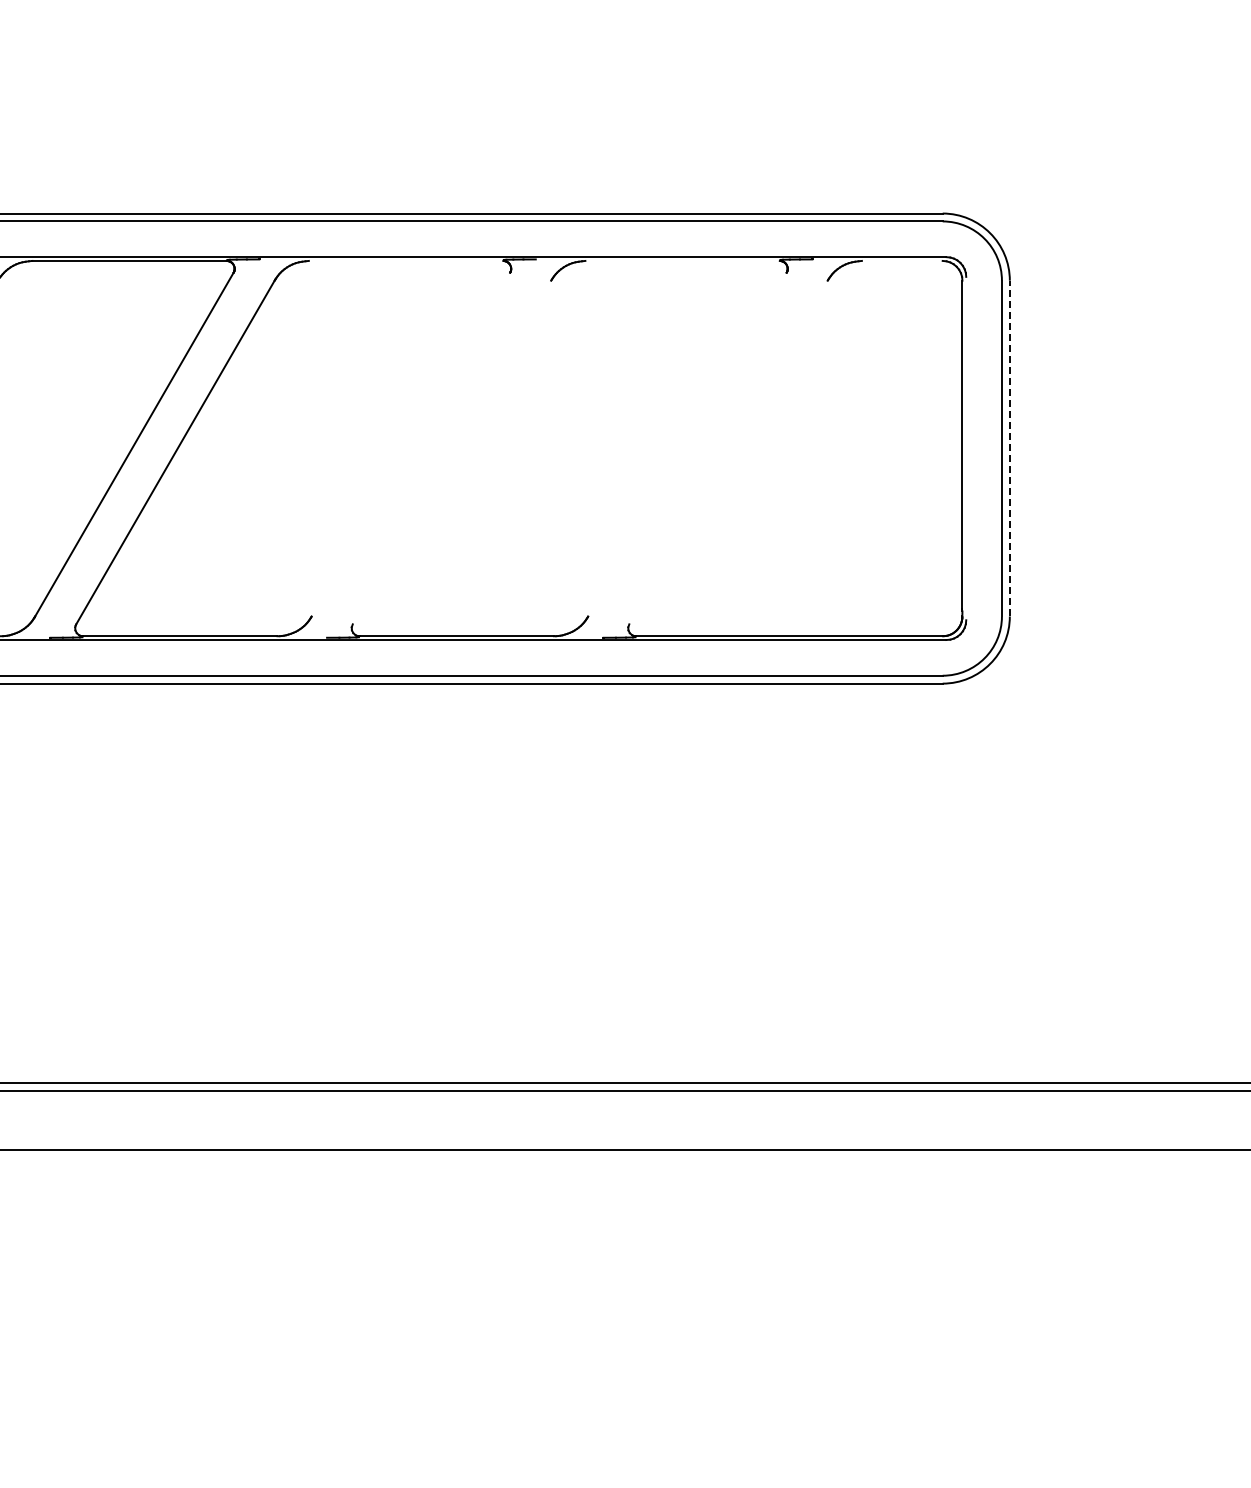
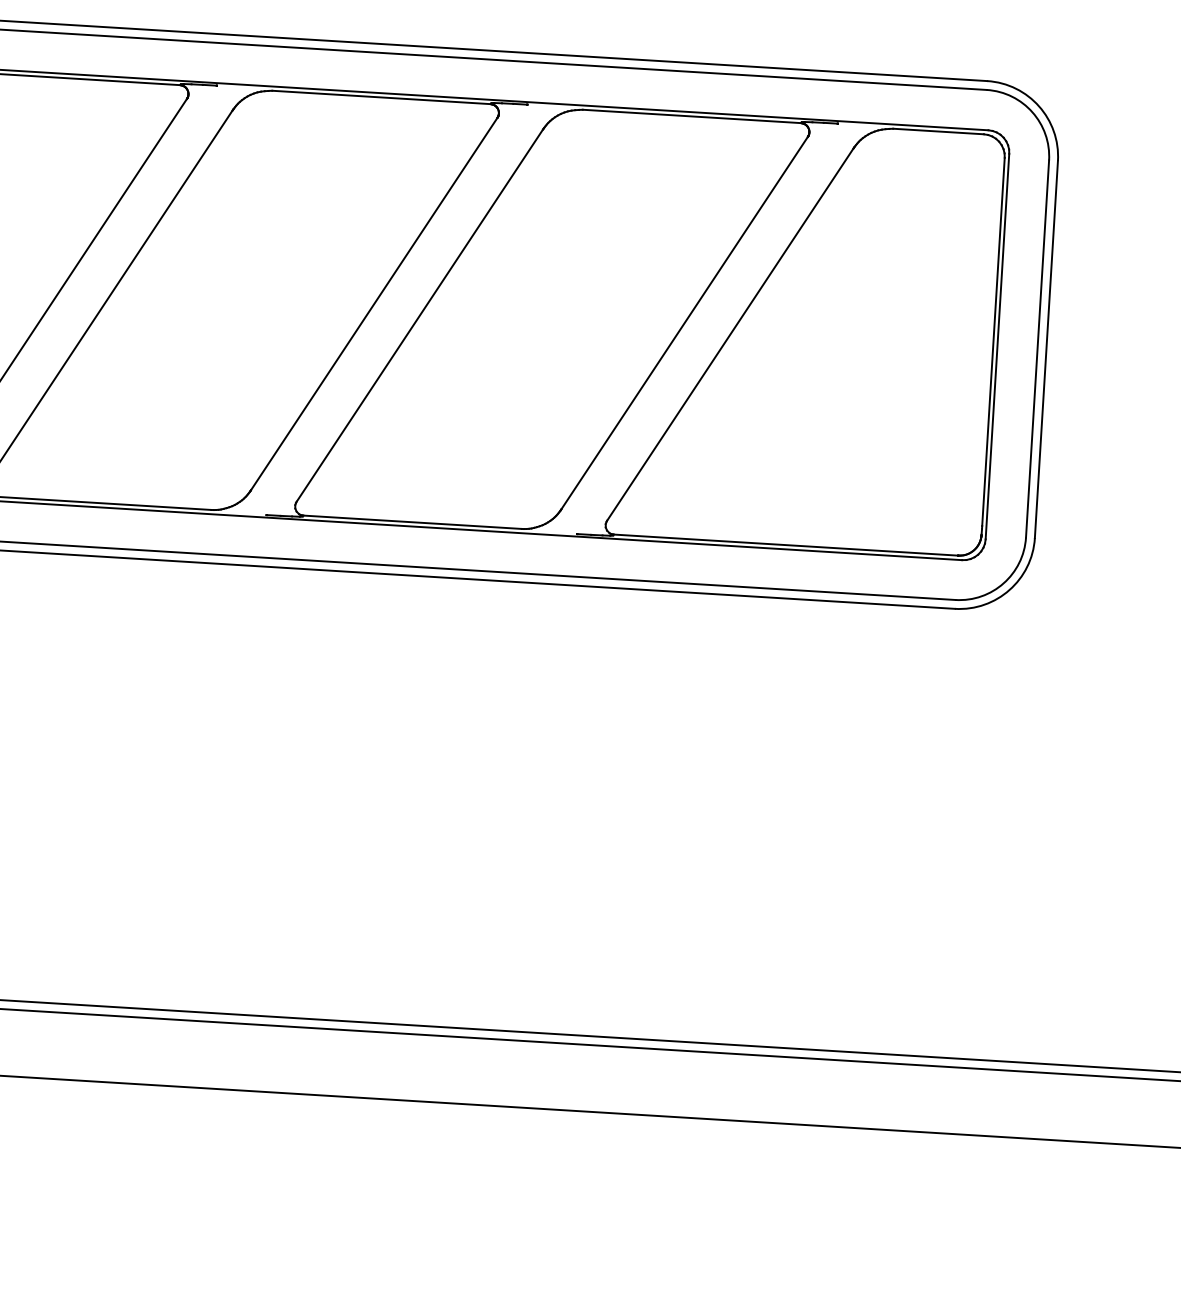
line: (405, 260) -> (380, 96), added
line: (682, 260) -> (691, 115), added
line: (901, 260) -> (937, 130), added
line: (410, 444) -> (373, 303), added
line: (687, 444) -> (684, 322), added
line: (966, 448) -> (997, 346), added
line: (1009, 448) -> (1046, 349), dashed -> solid
line: (451, 452) -> (419, 315), added
line: (728, 452) -> (730, 334), added

